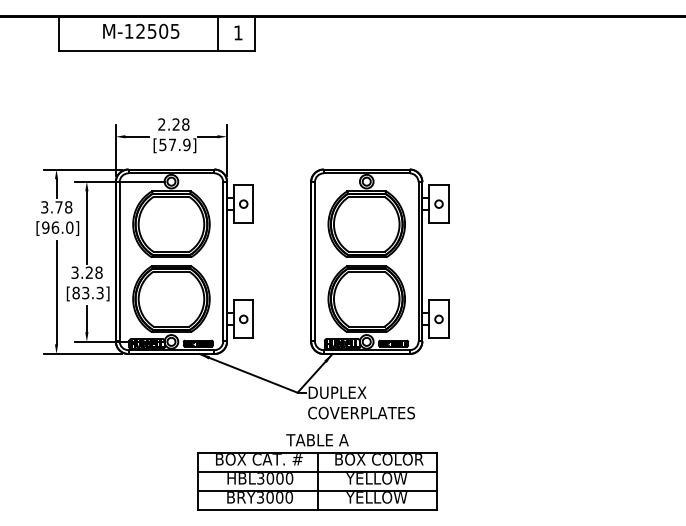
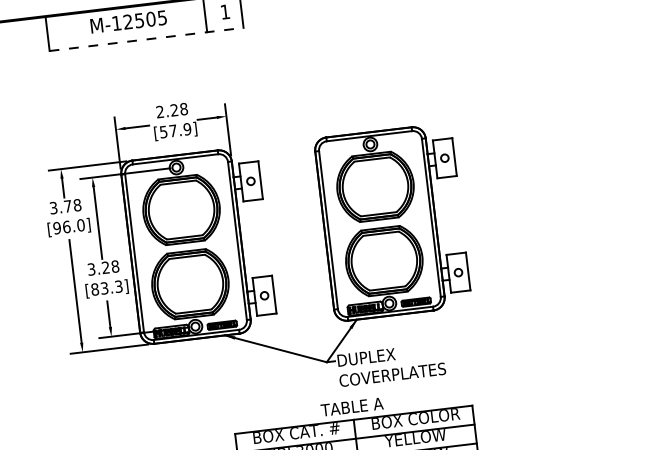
line: (156, 50) -> (146, 39), solid -> dashed

